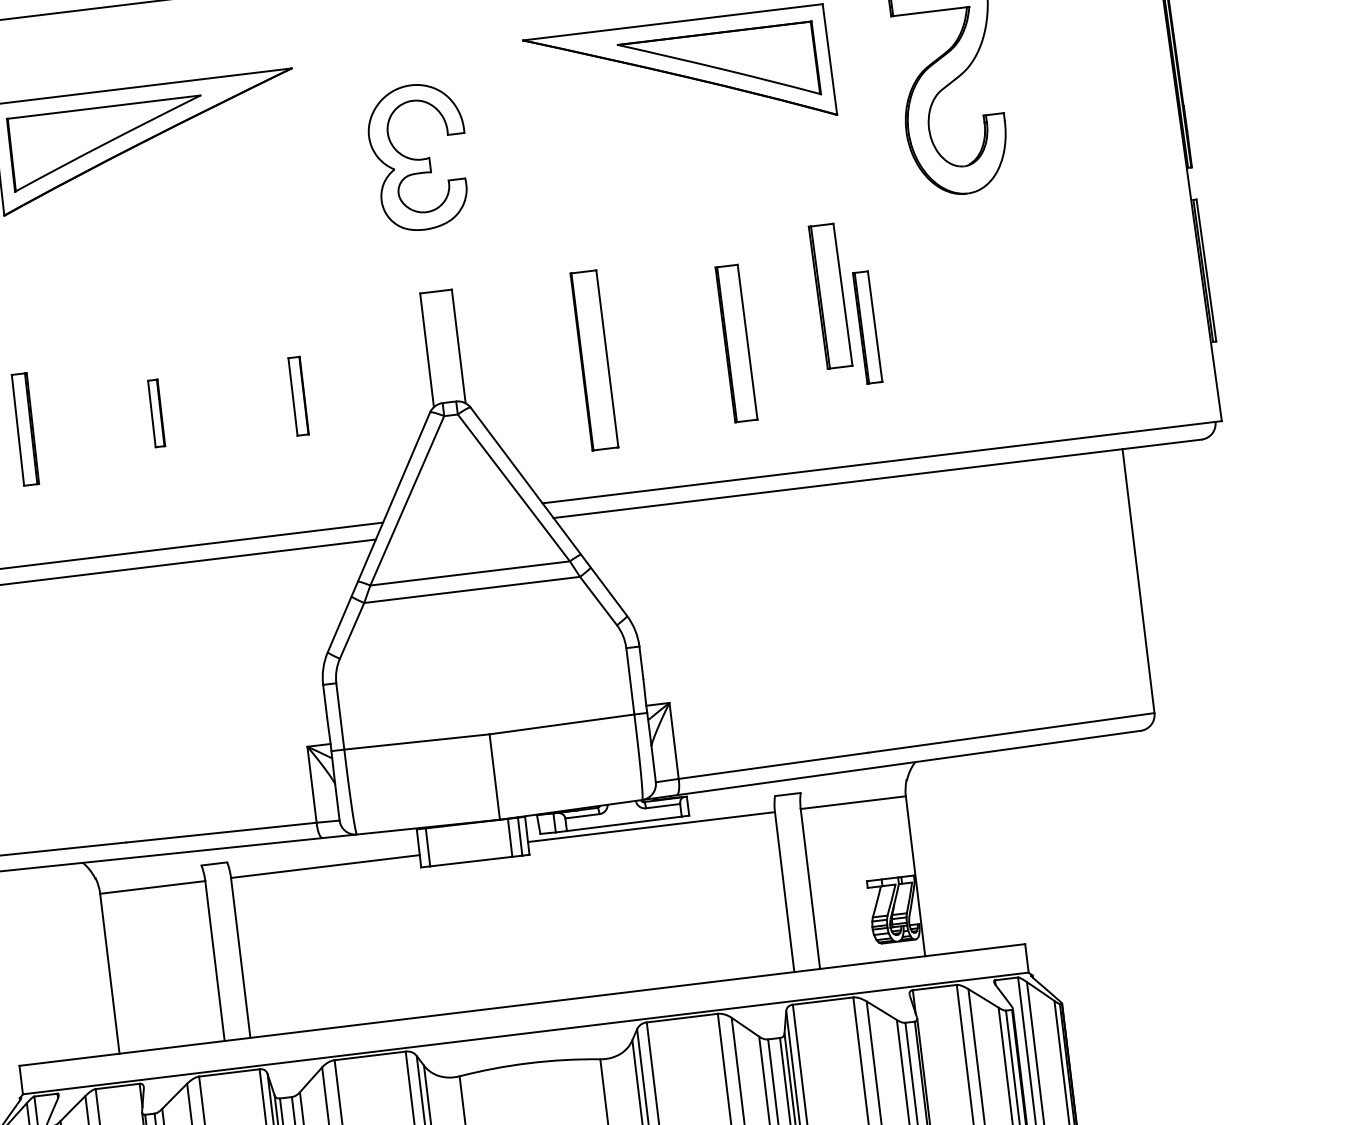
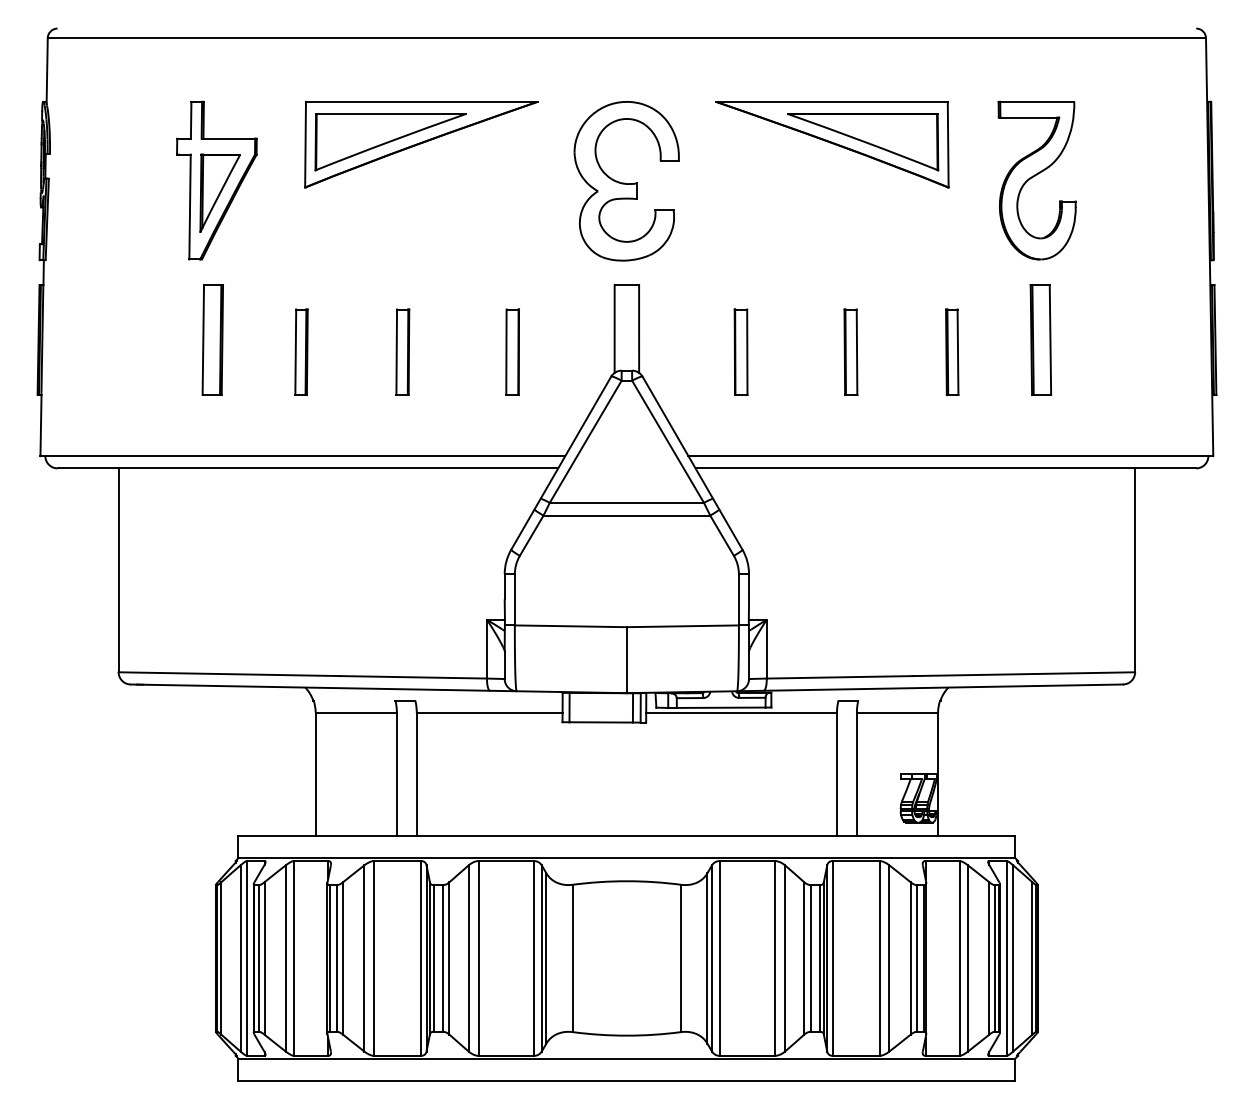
part: (419, 157) -> (626, 181), size x1.43
part: (830, 295) -> (1040, 339), moved
part: (735, 342) -> (850, 351), size x0.71
part: (593, 361) -> (740, 352), size x0.62
part: (298, 395) -> (512, 351), size x1.43
part: (156, 412) -> (402, 351), size x1.67

